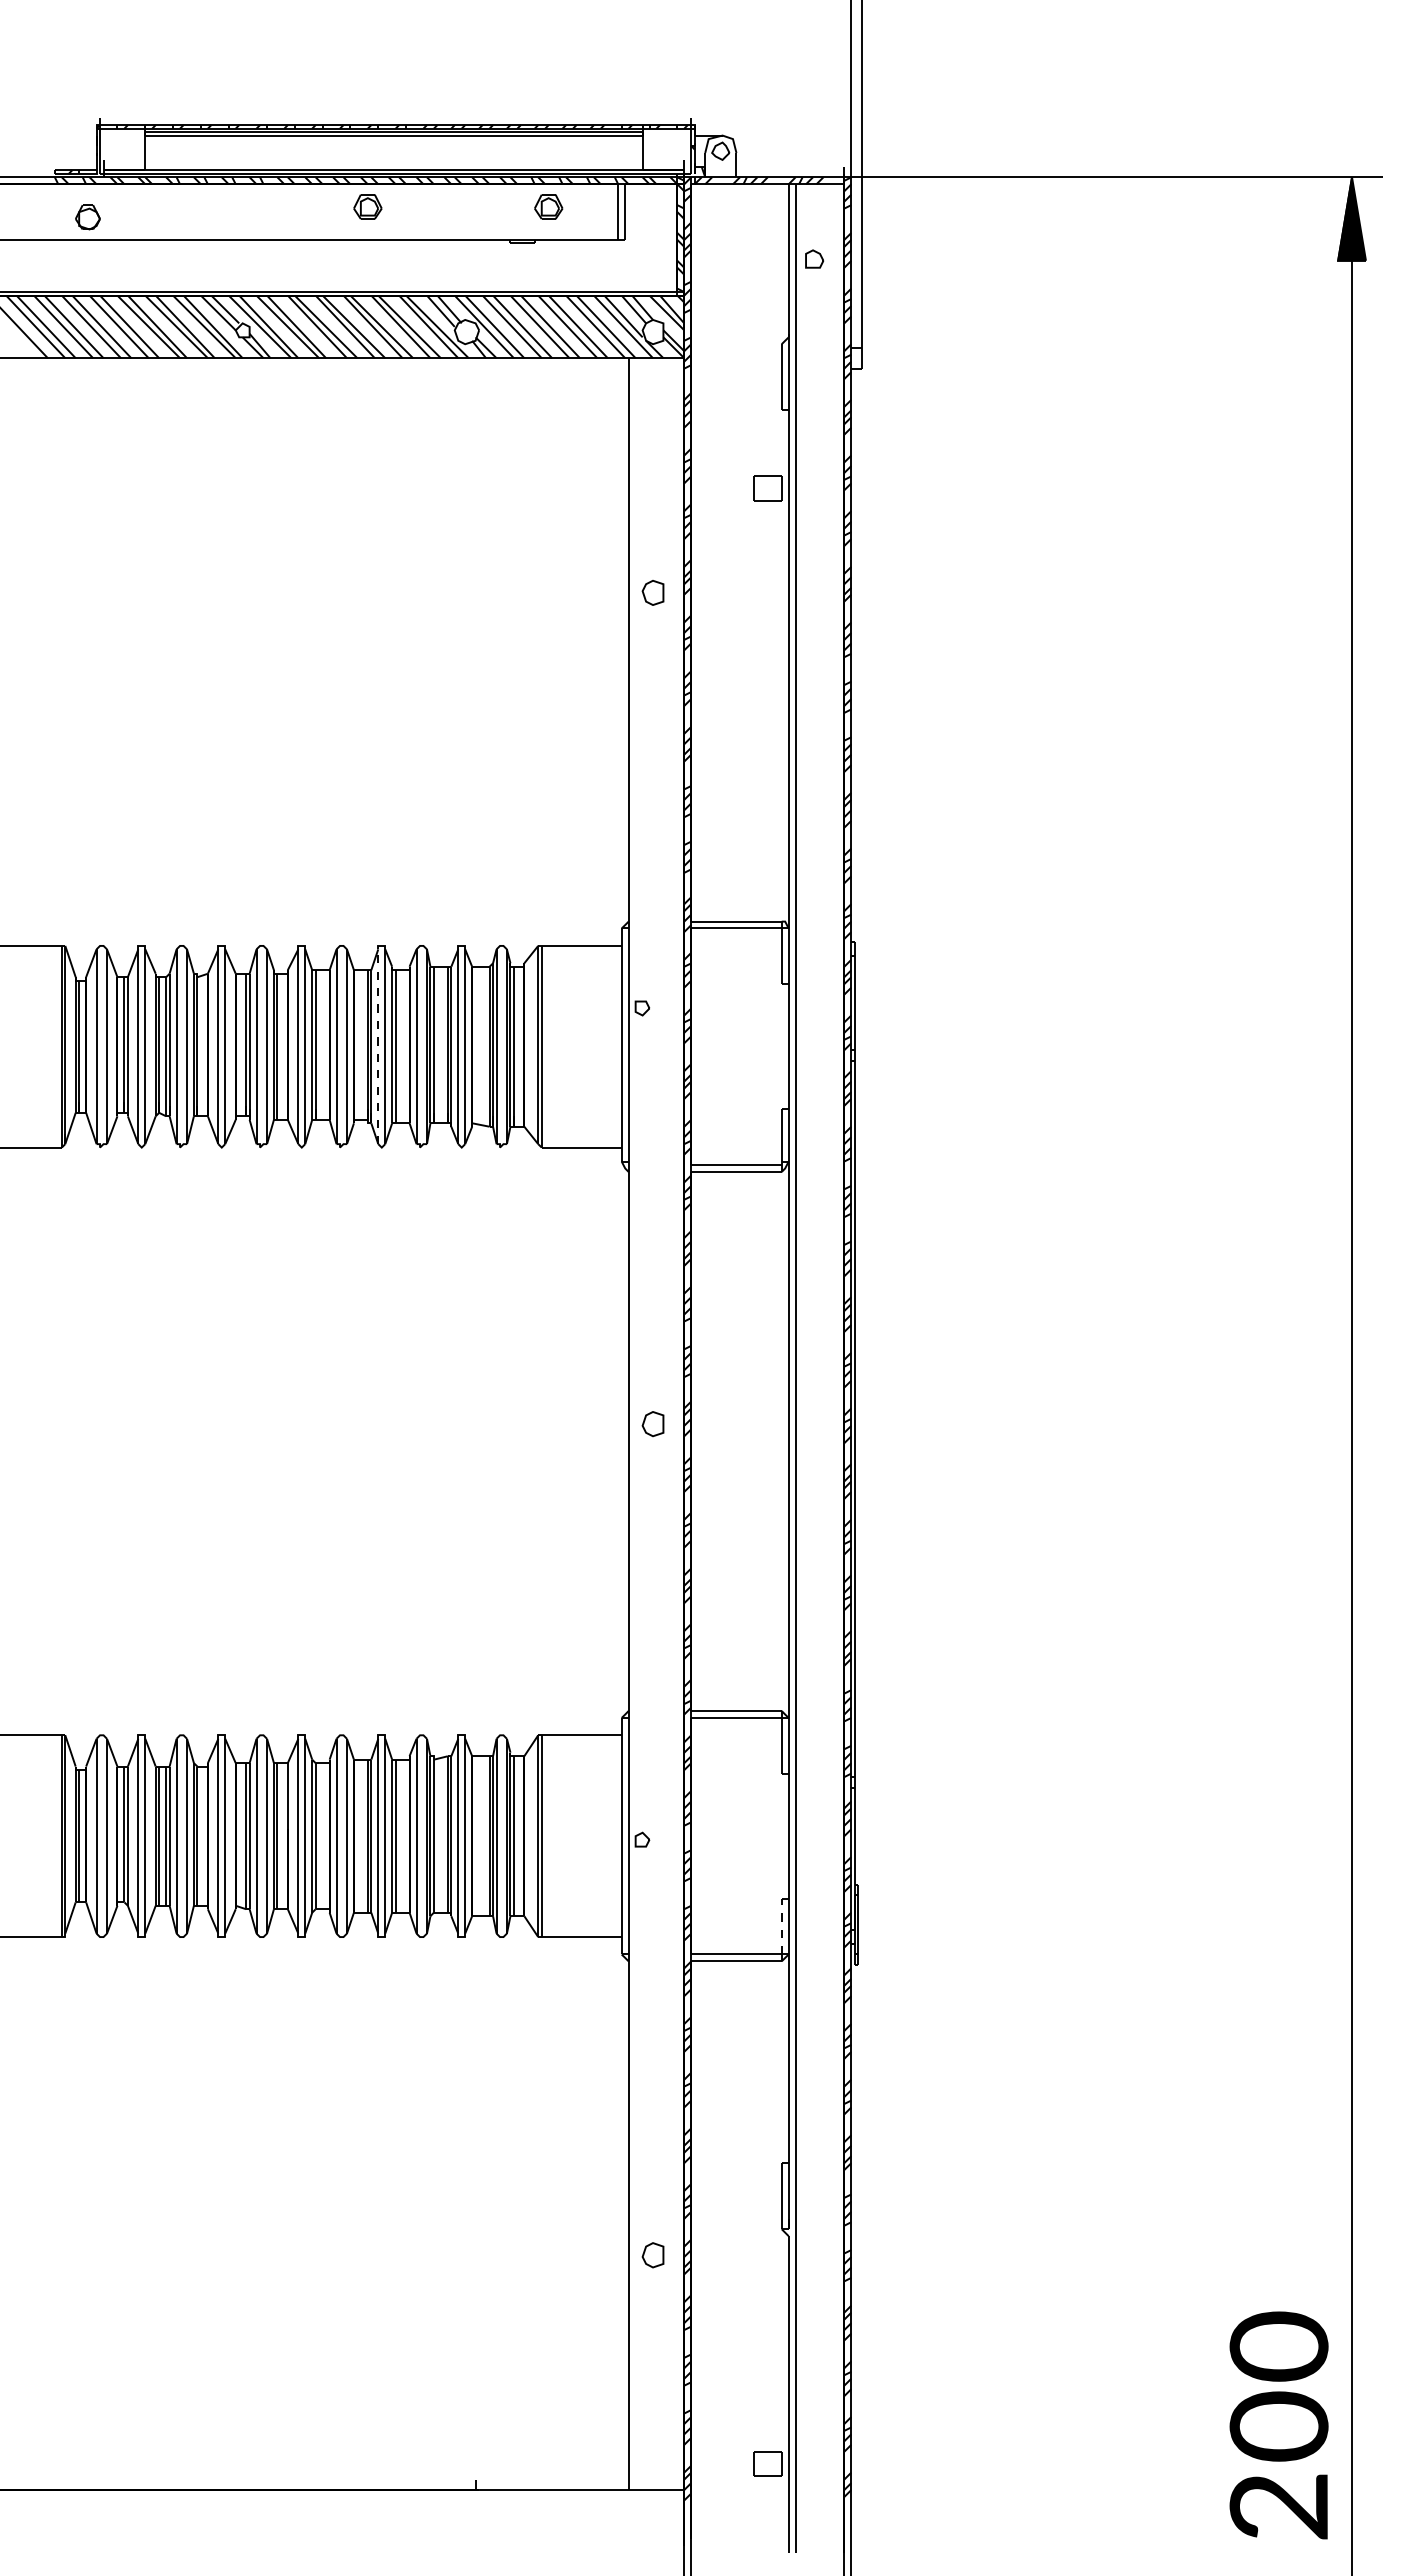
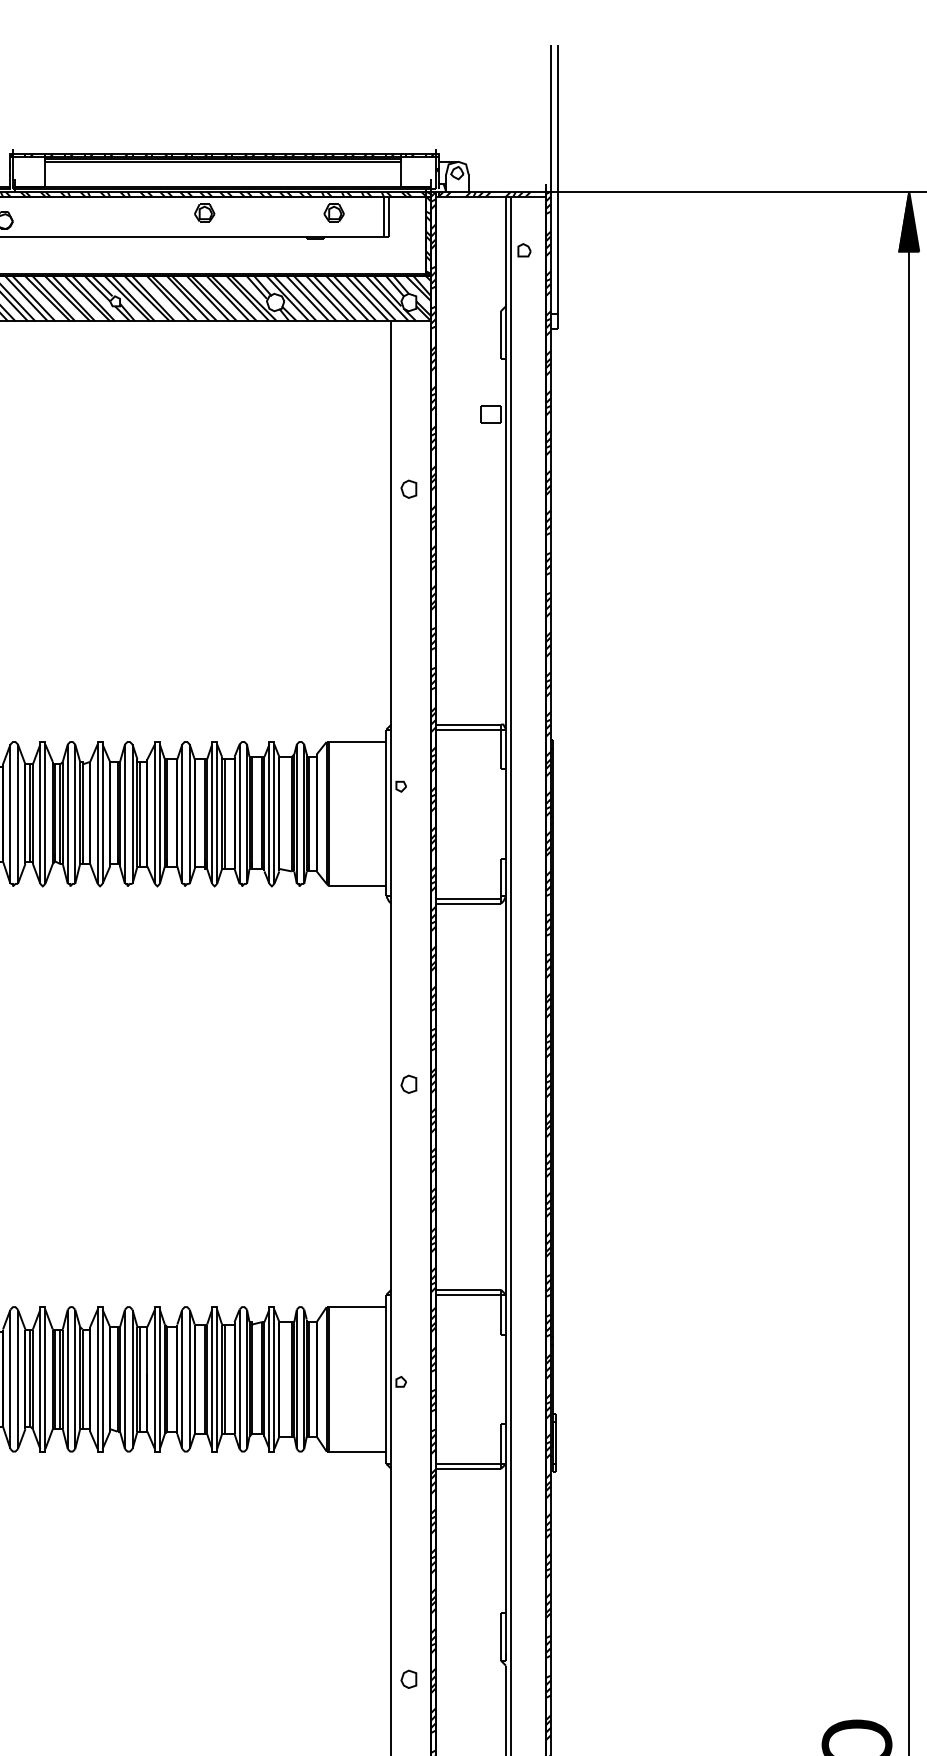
line: (378, 1046) -> (212, 814), dashed -> solid
line: (781, 1926) -> (500, 1443), dashed -> solid

